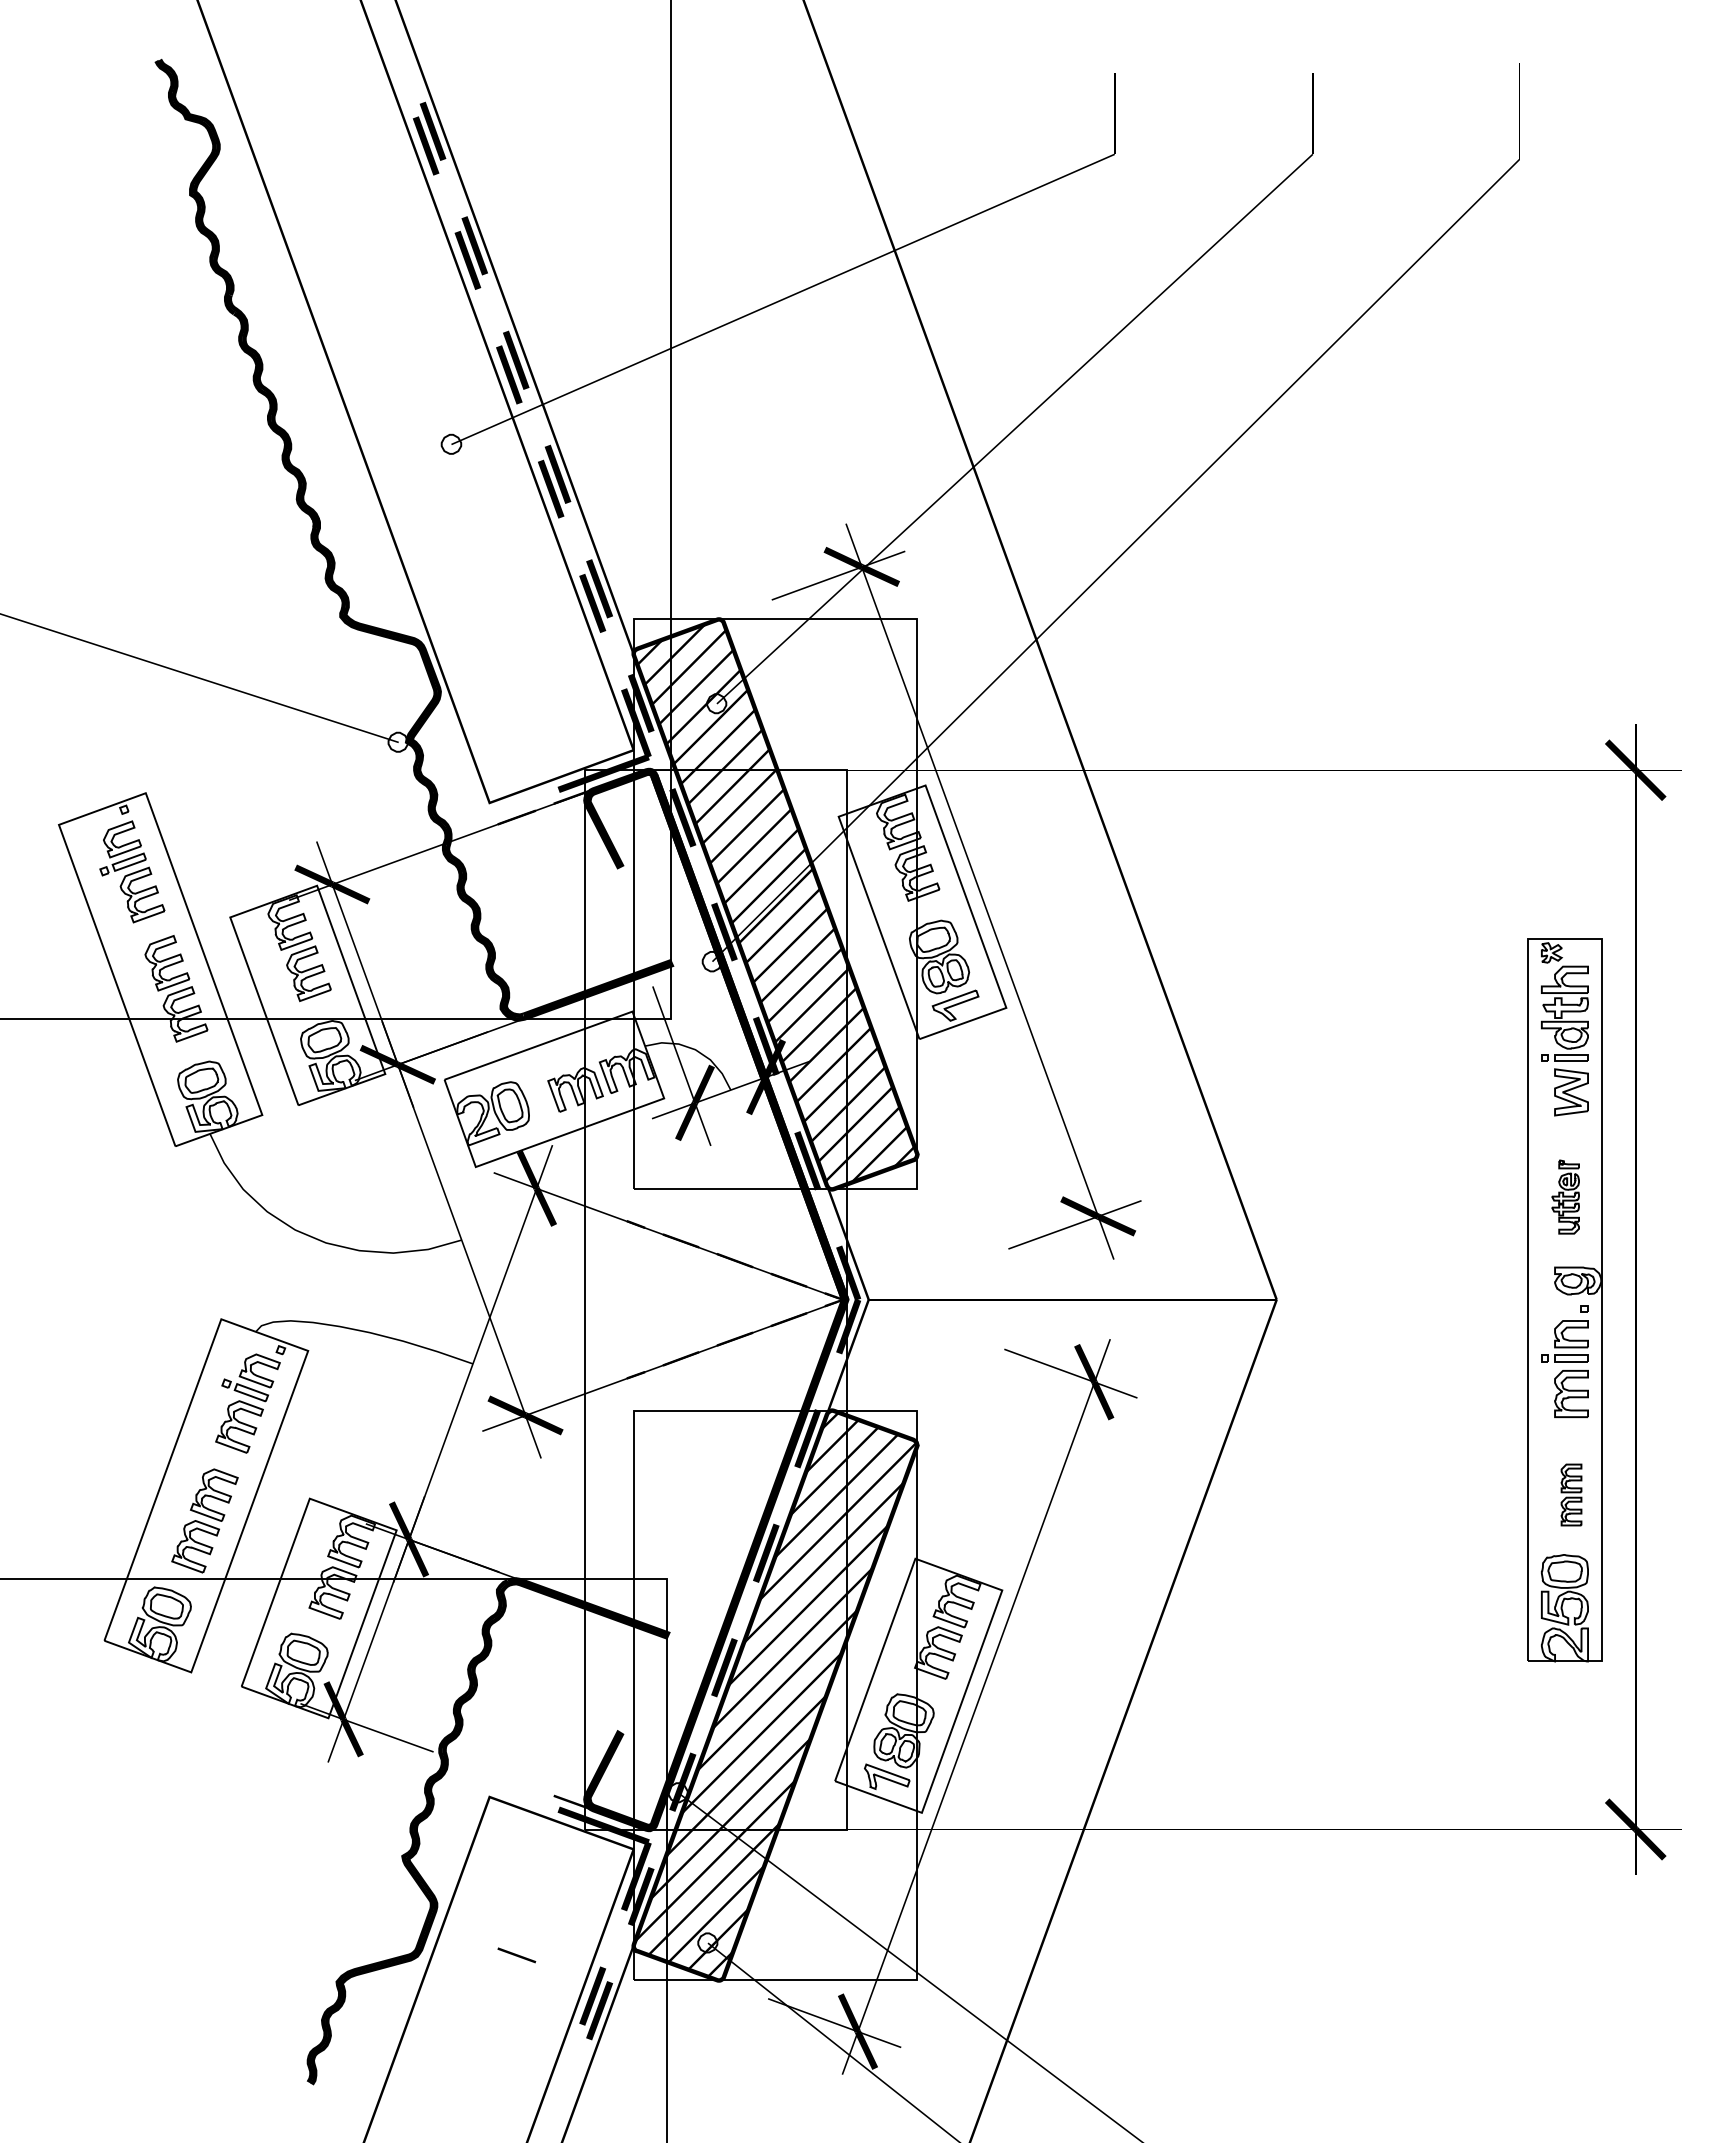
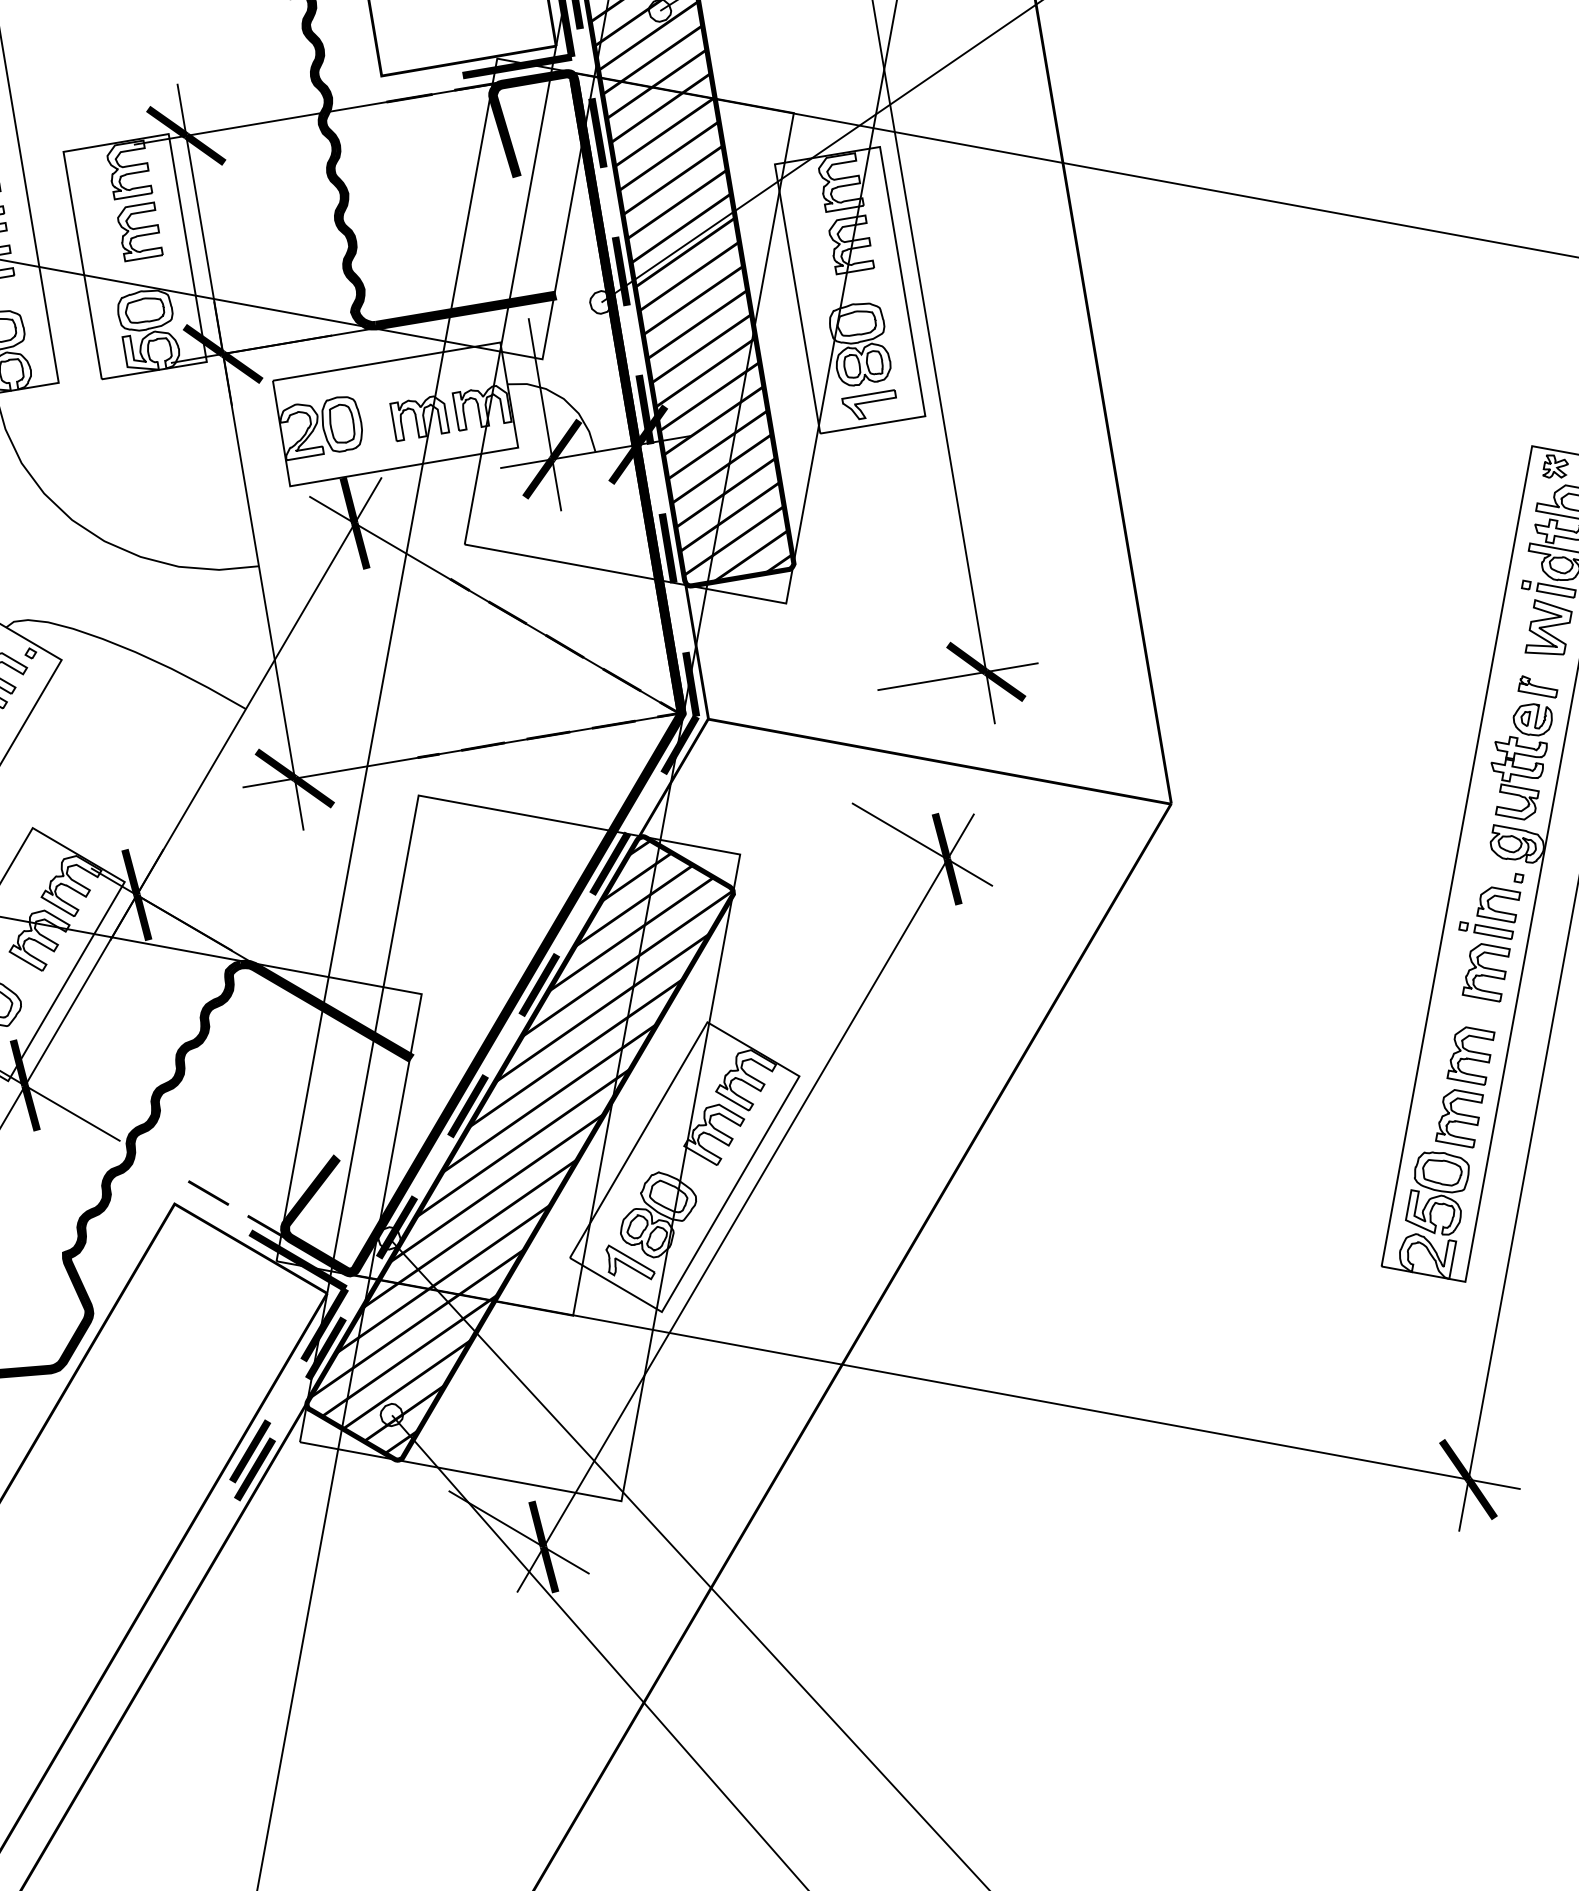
part: (1565, 1196) -> (1520, 746), size x1.67
part: (1571, 1494) -> (1465, 1086), size x1.67
line: (516, 1955) -> (208, 1193), moved

